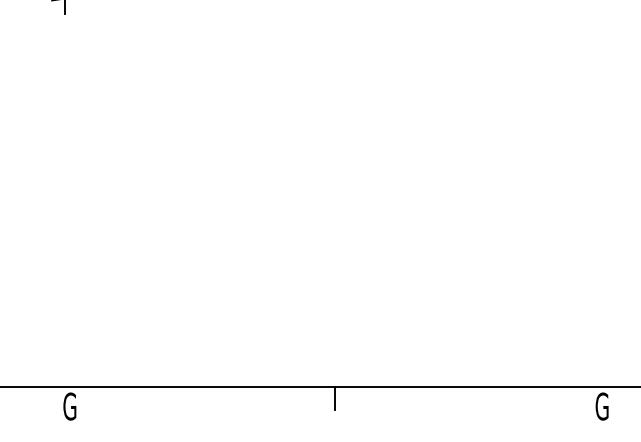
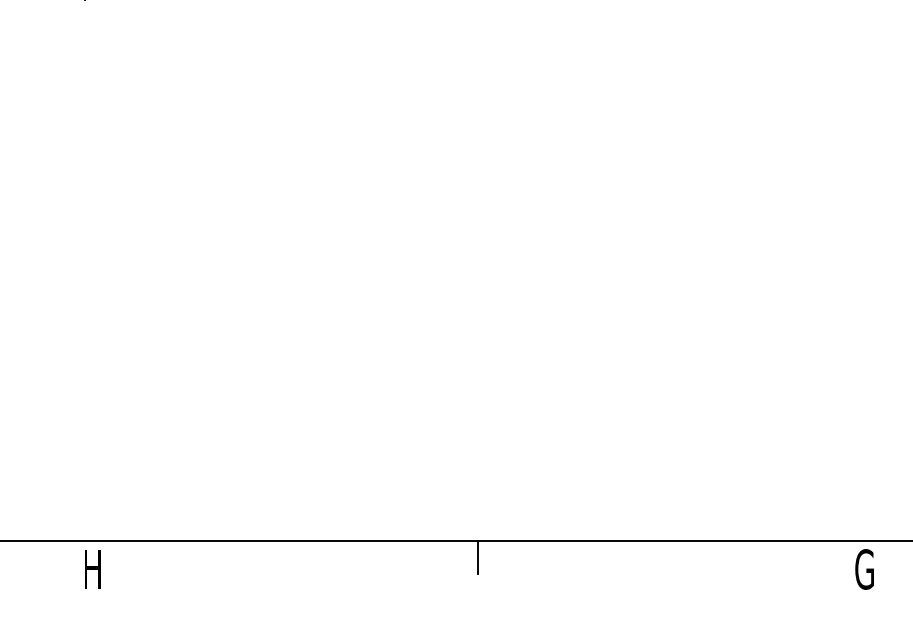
text: (69, 406) -> (92, 569), G -> H

